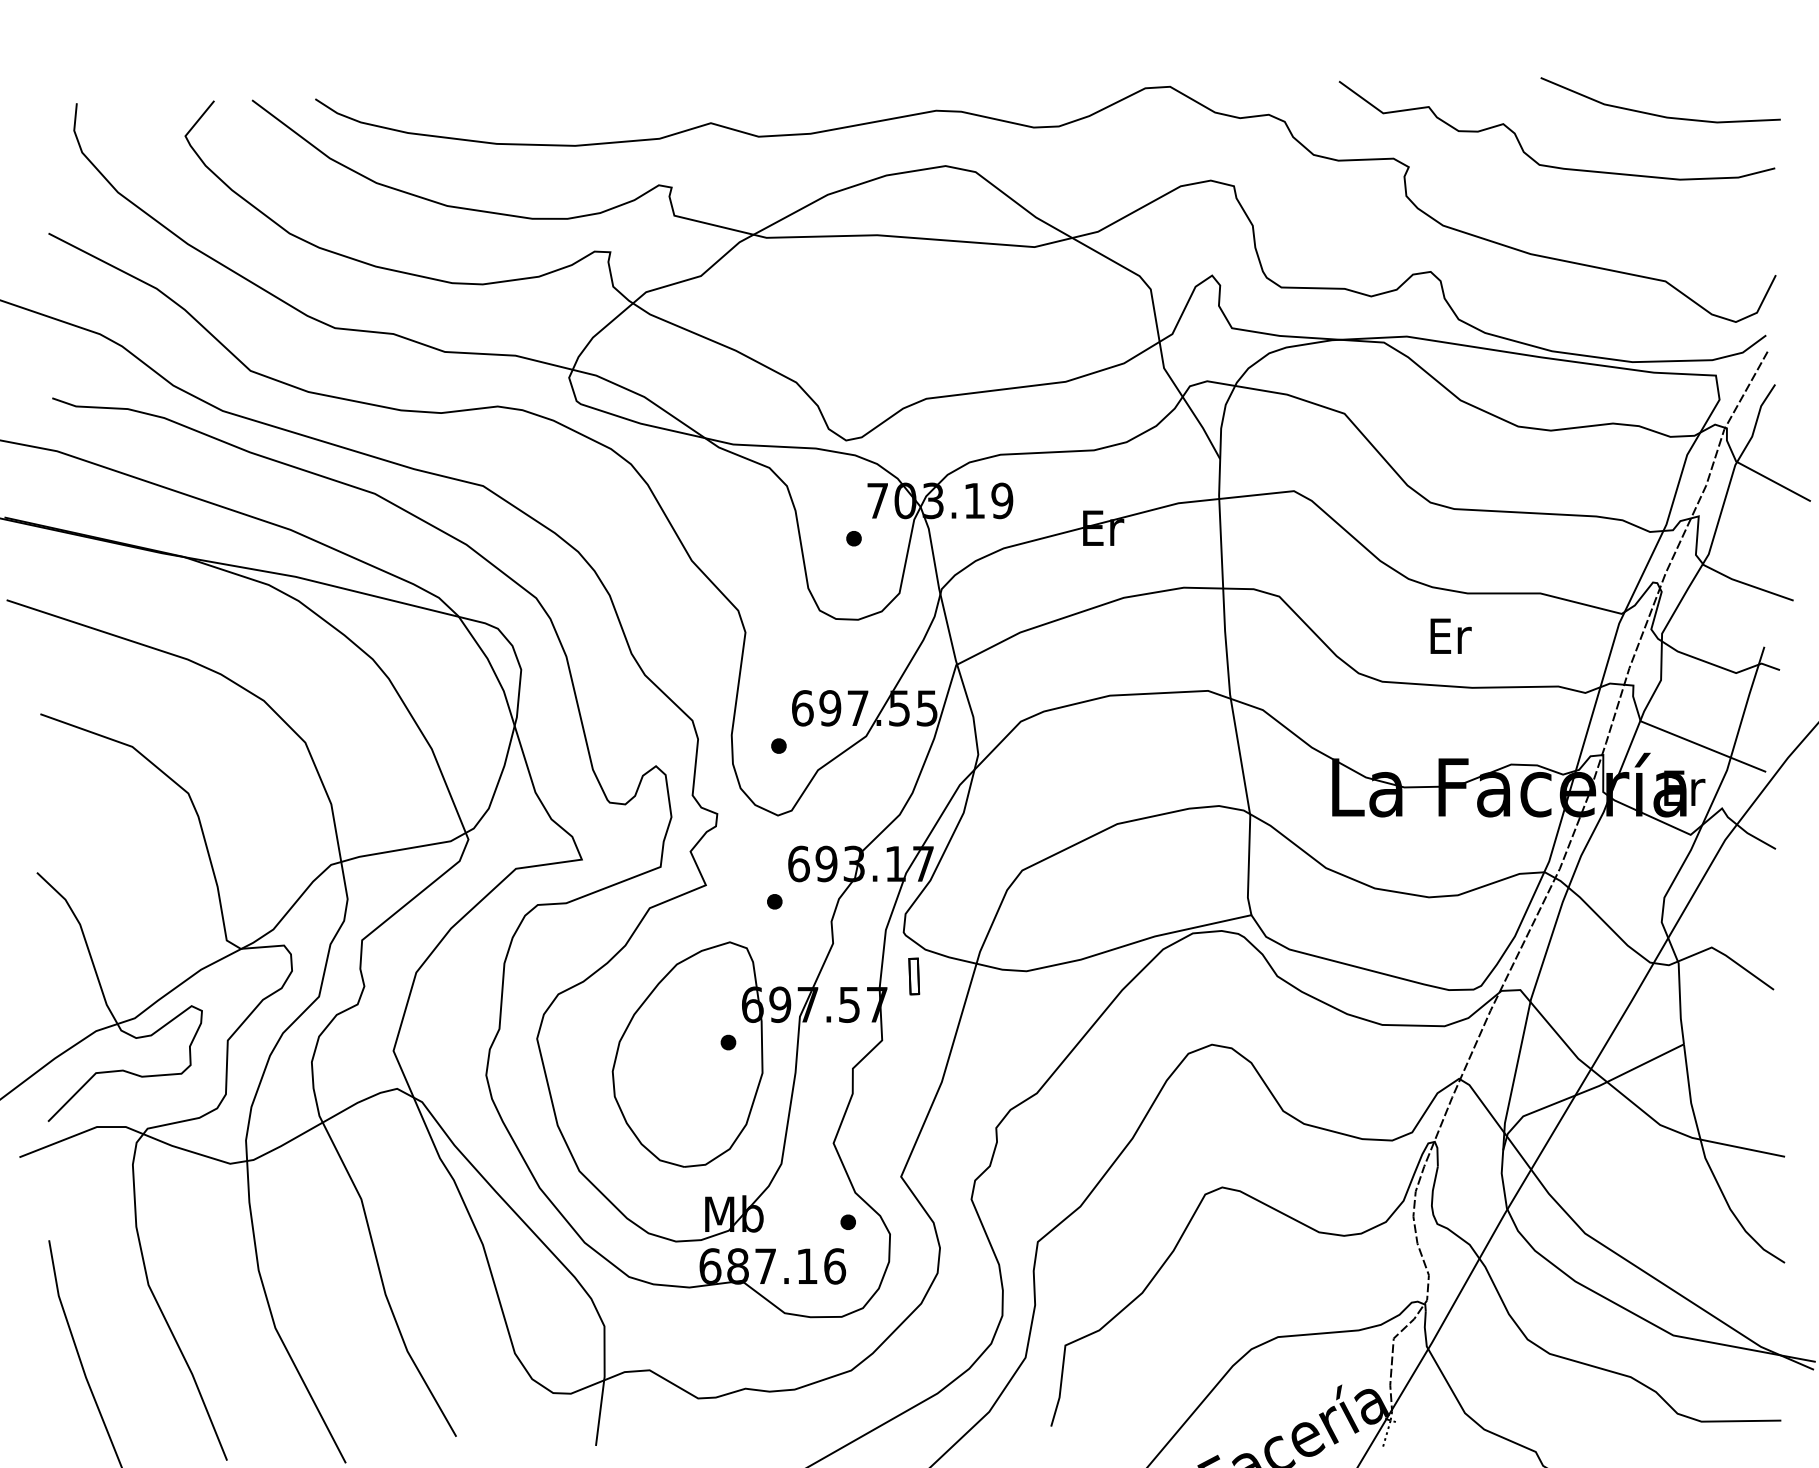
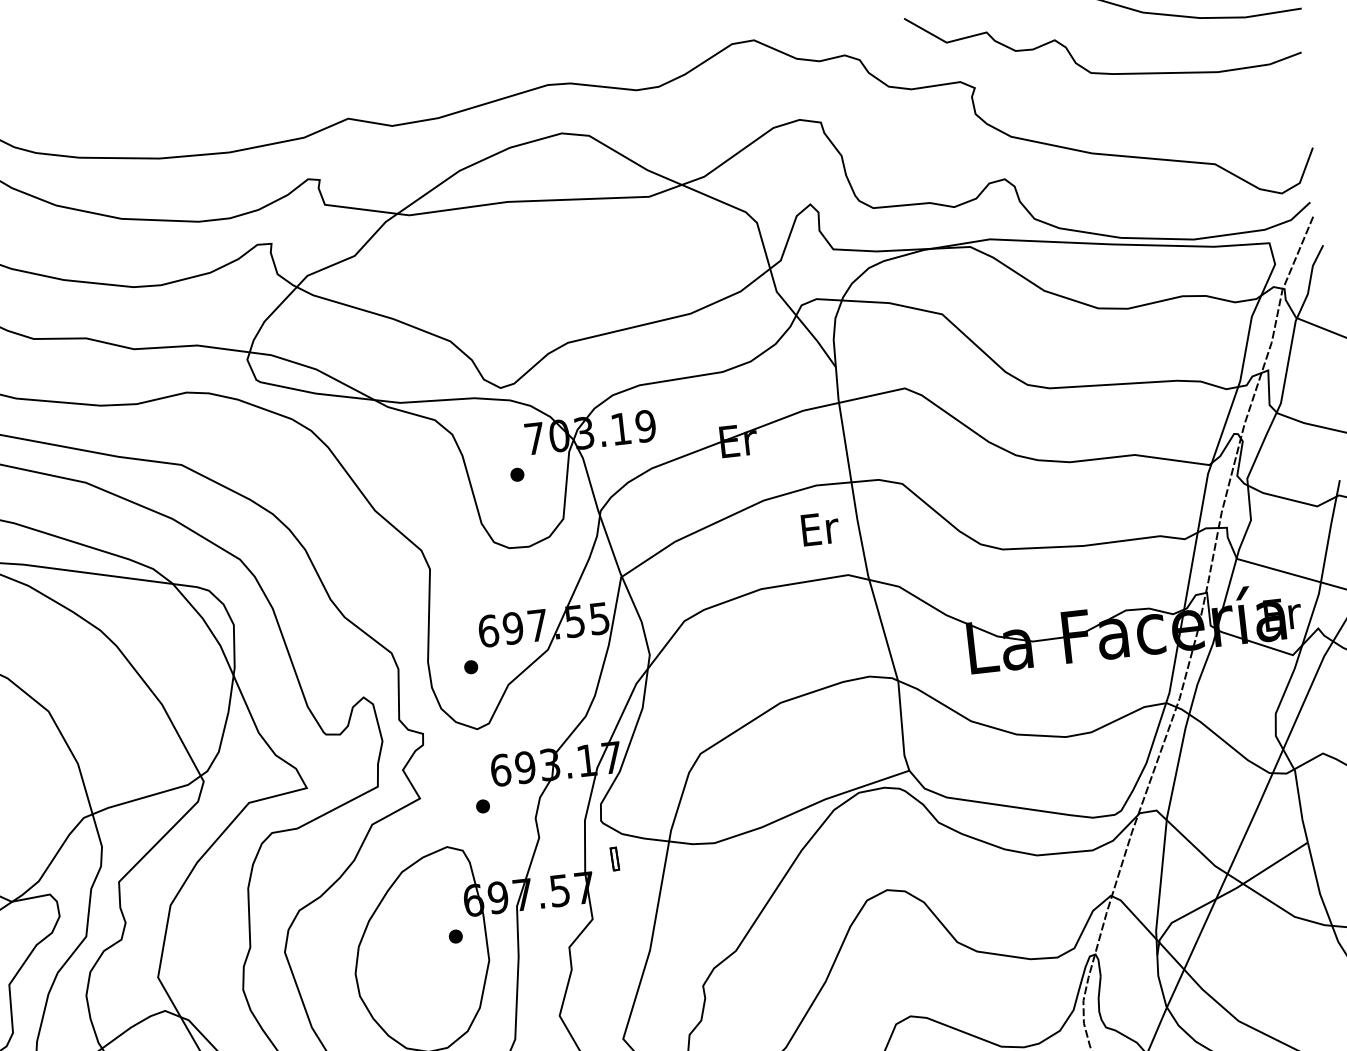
text: (1450, 635) -> (819, 528), moved
part: (914, 976) -> (615, 859), size x0.7

